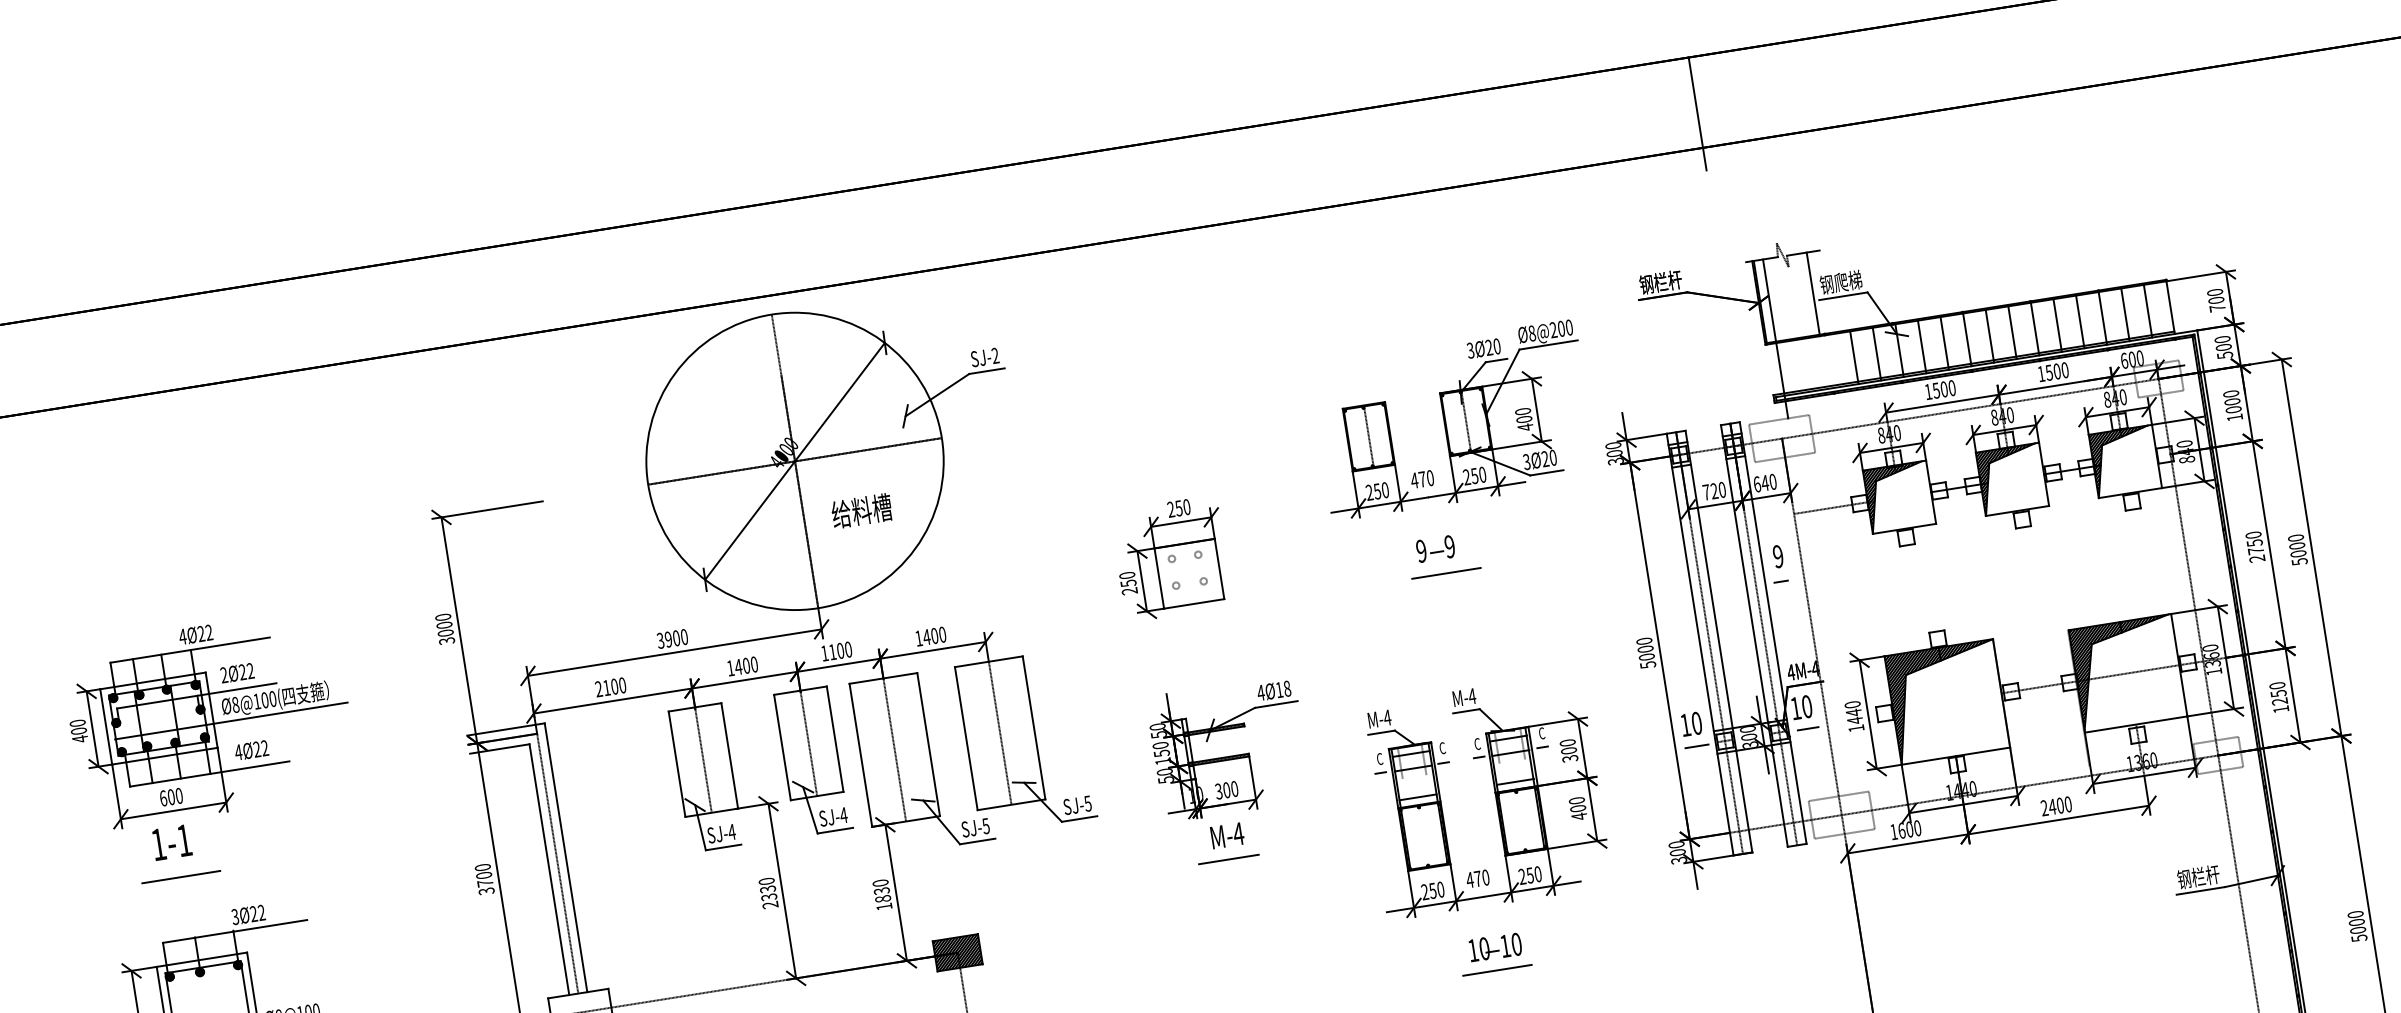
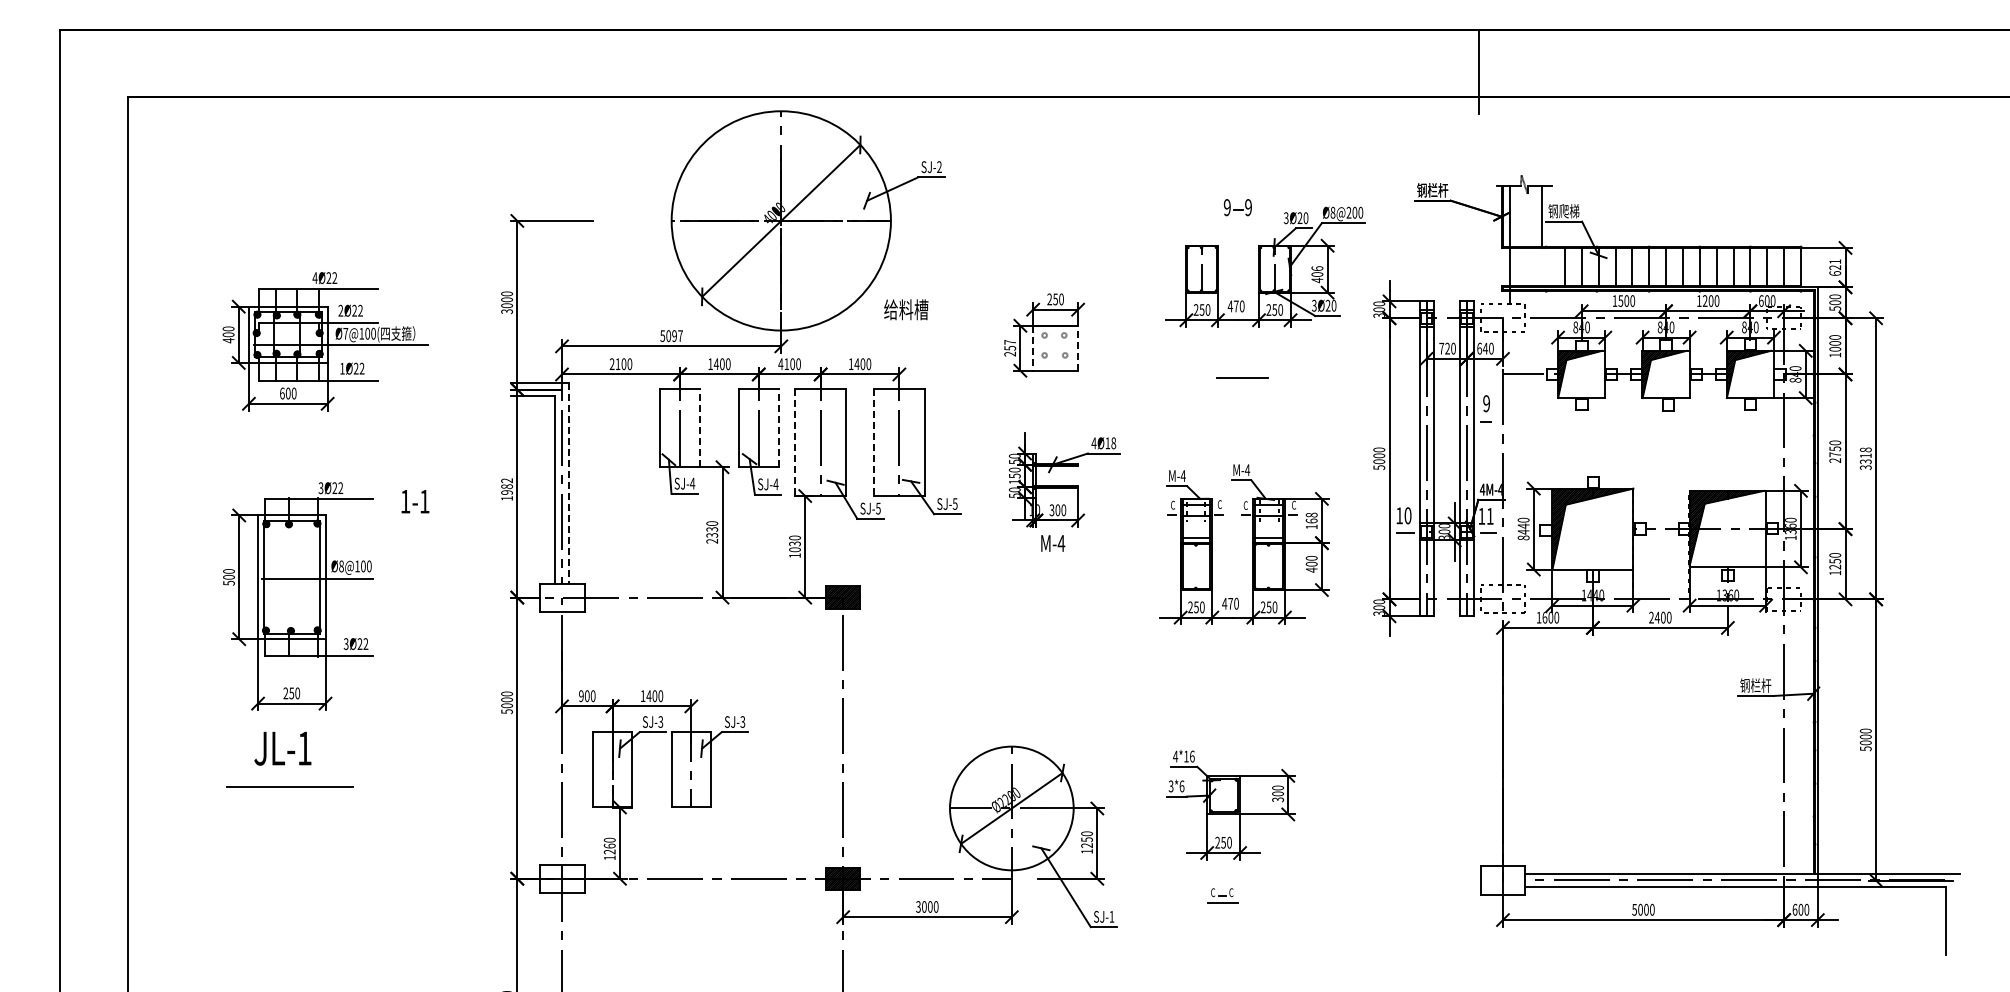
text: (2216, 300) -> (1835, 267), 700 -> 621
text: (2048, 372) -> (1704, 300), 1500 -> 1200
text: (1523, 411) -> (1317, 268), 400 -> 406
text: (862, 510) -> (906, 309), moved
part: (1435, 548) -> (1237, 207), moved
text: (2297, 549) -> (1865, 458), 5000 -> 3318
line: (1219, 567) -> (1078, 347), solid -> dashed
text: (1127, 575) -> (1010, 342), 250 -> 257
line: (1159, 578) -> (1033, 348), solid -> dashed
text: (672, 639) -> (671, 336), 3900 -> 5097
text: (824, 652) -> (780, 363), 1100 -> 4100
text: (235, 704) -> (345, 333), Ø8@100( -> Ø7@100(
text: (1805, 705) -> (1489, 515), 10 -> 11
text: (1856, 727) -> (1523, 537), 1440 -> 8440
line: (835, 738) -> (778, 427), solid -> dashed
line: (967, 739) -> (874, 443), solid -> dashed
text: (1568, 750) -> (1311, 520), 300 -> 168
text: (237, 752) -> (341, 368), 4Ø22 -> 1Ø22
line: (729, 755) -> (699, 427), solid -> dashed
line: (861, 756) -> (795, 443), solid -> dashed
text: (171, 842) -> (415, 501), moved
line: (565, 858) -> (568, 483), solid -> dashed
line: (1228, 858) -> (1051, 560), removed
line: (181, 876) -> (286, 452), removed
text: (485, 879) -> (507, 489), 3700 -> 1982
text: (882, 898) -> (794, 549), 1830 -> 1030
part: (1495, 947) -> (1235, 655), removed
line: (1496, 970) -> (1233, 672), removed

